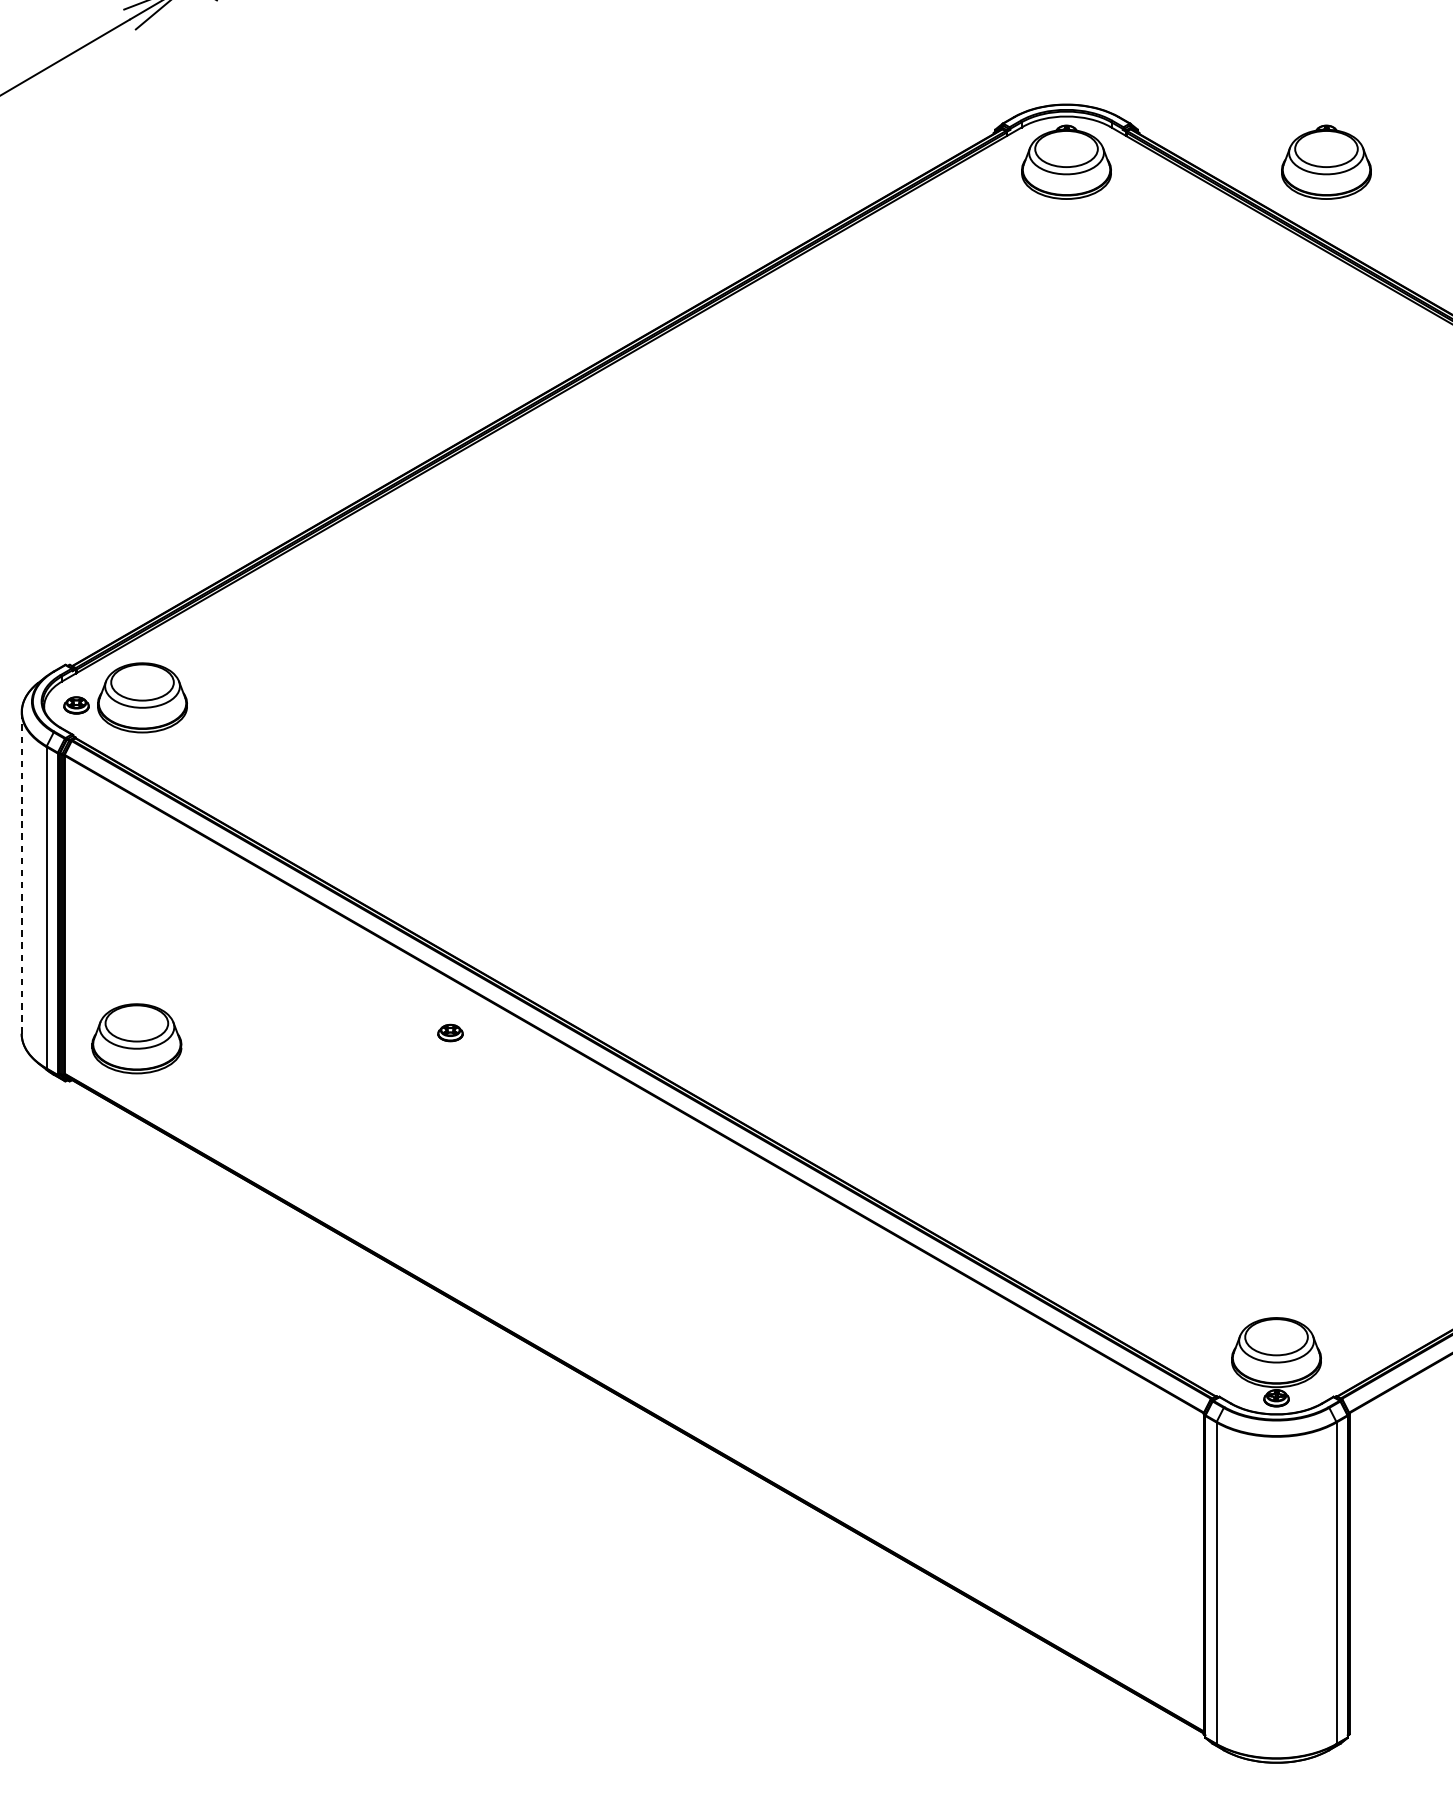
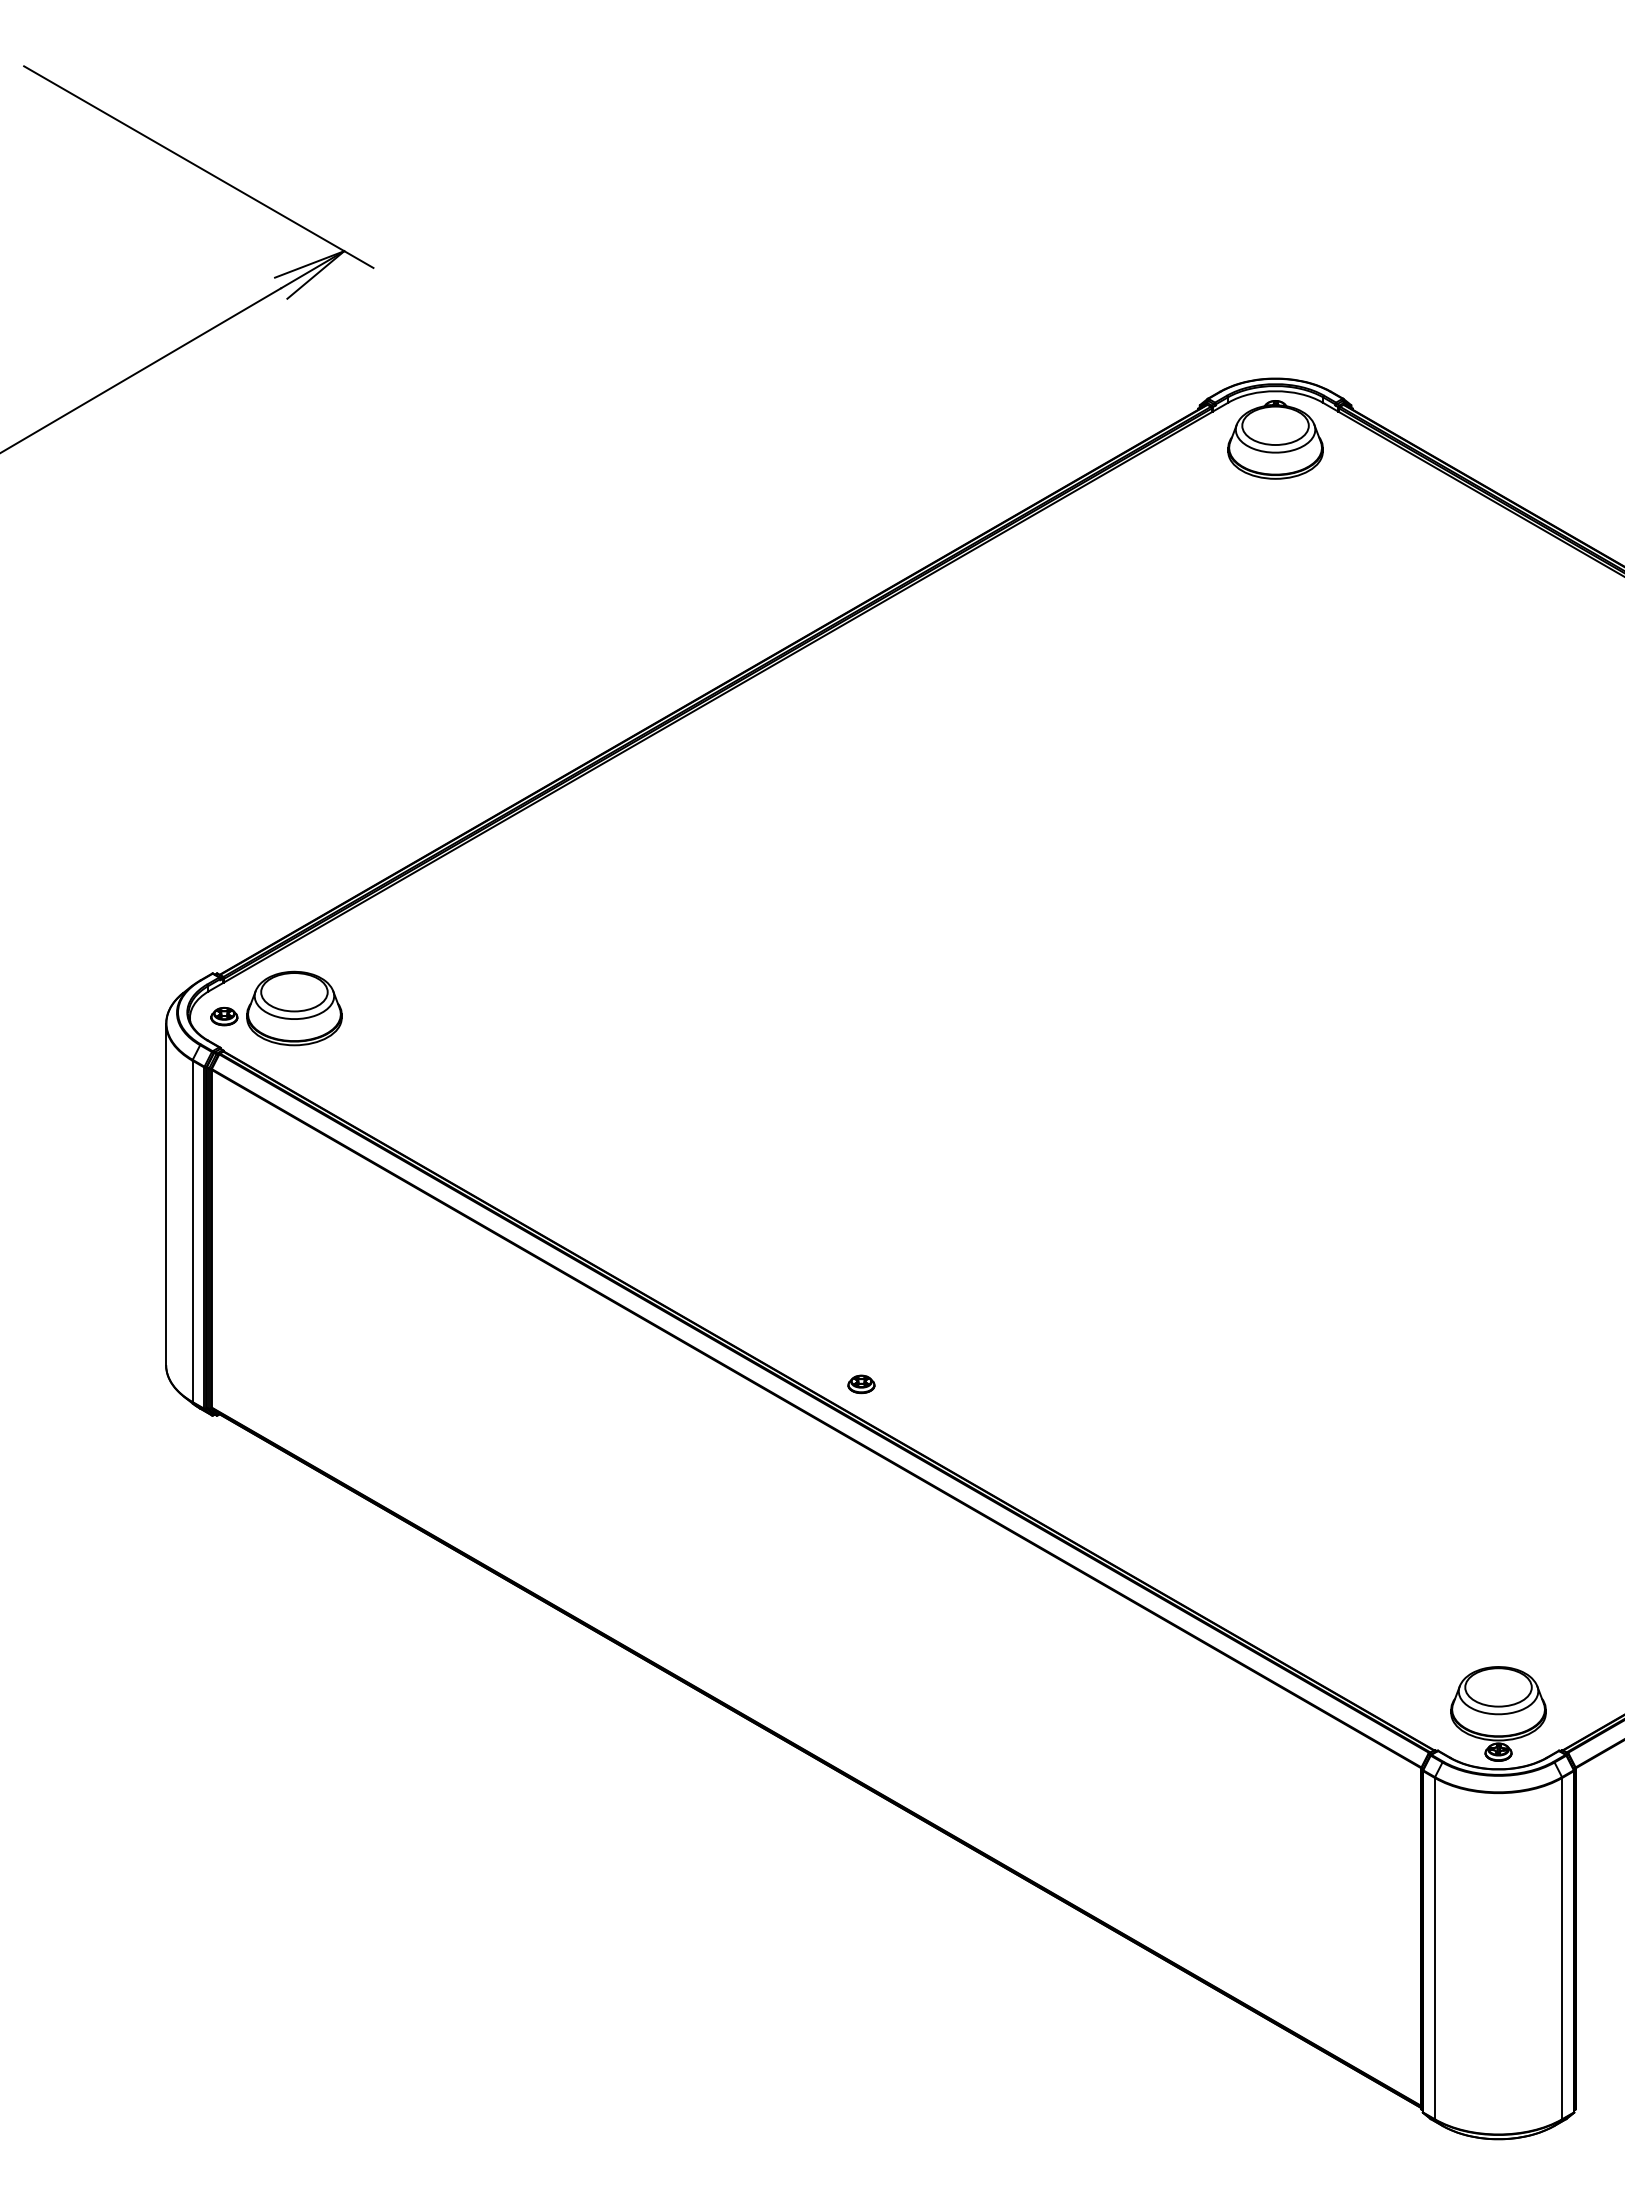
part: (1326, 161) -> (1551, 439), removed
line: (22, 873) -> (166, 1194), dashed -> solid
part: (450, 1033) -> (861, 1384), moved
part: (136, 1038) -> (288, 1370), removed

